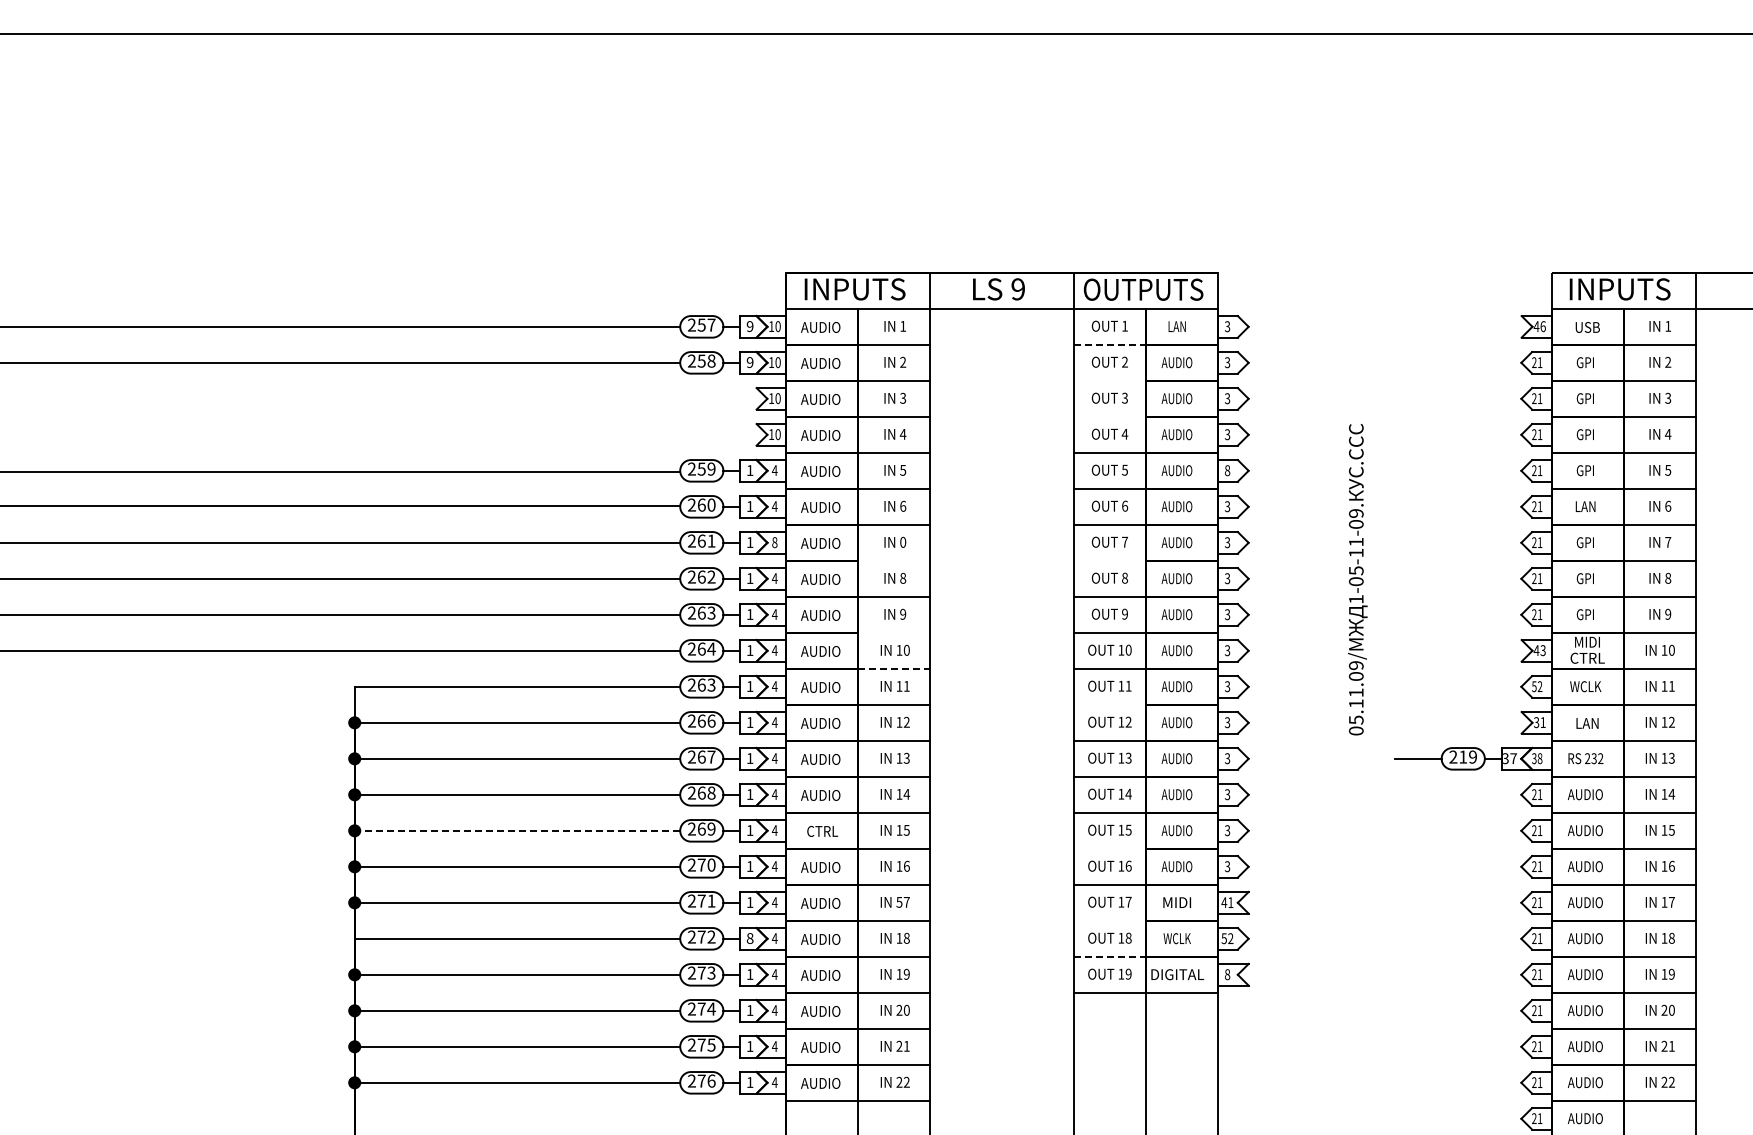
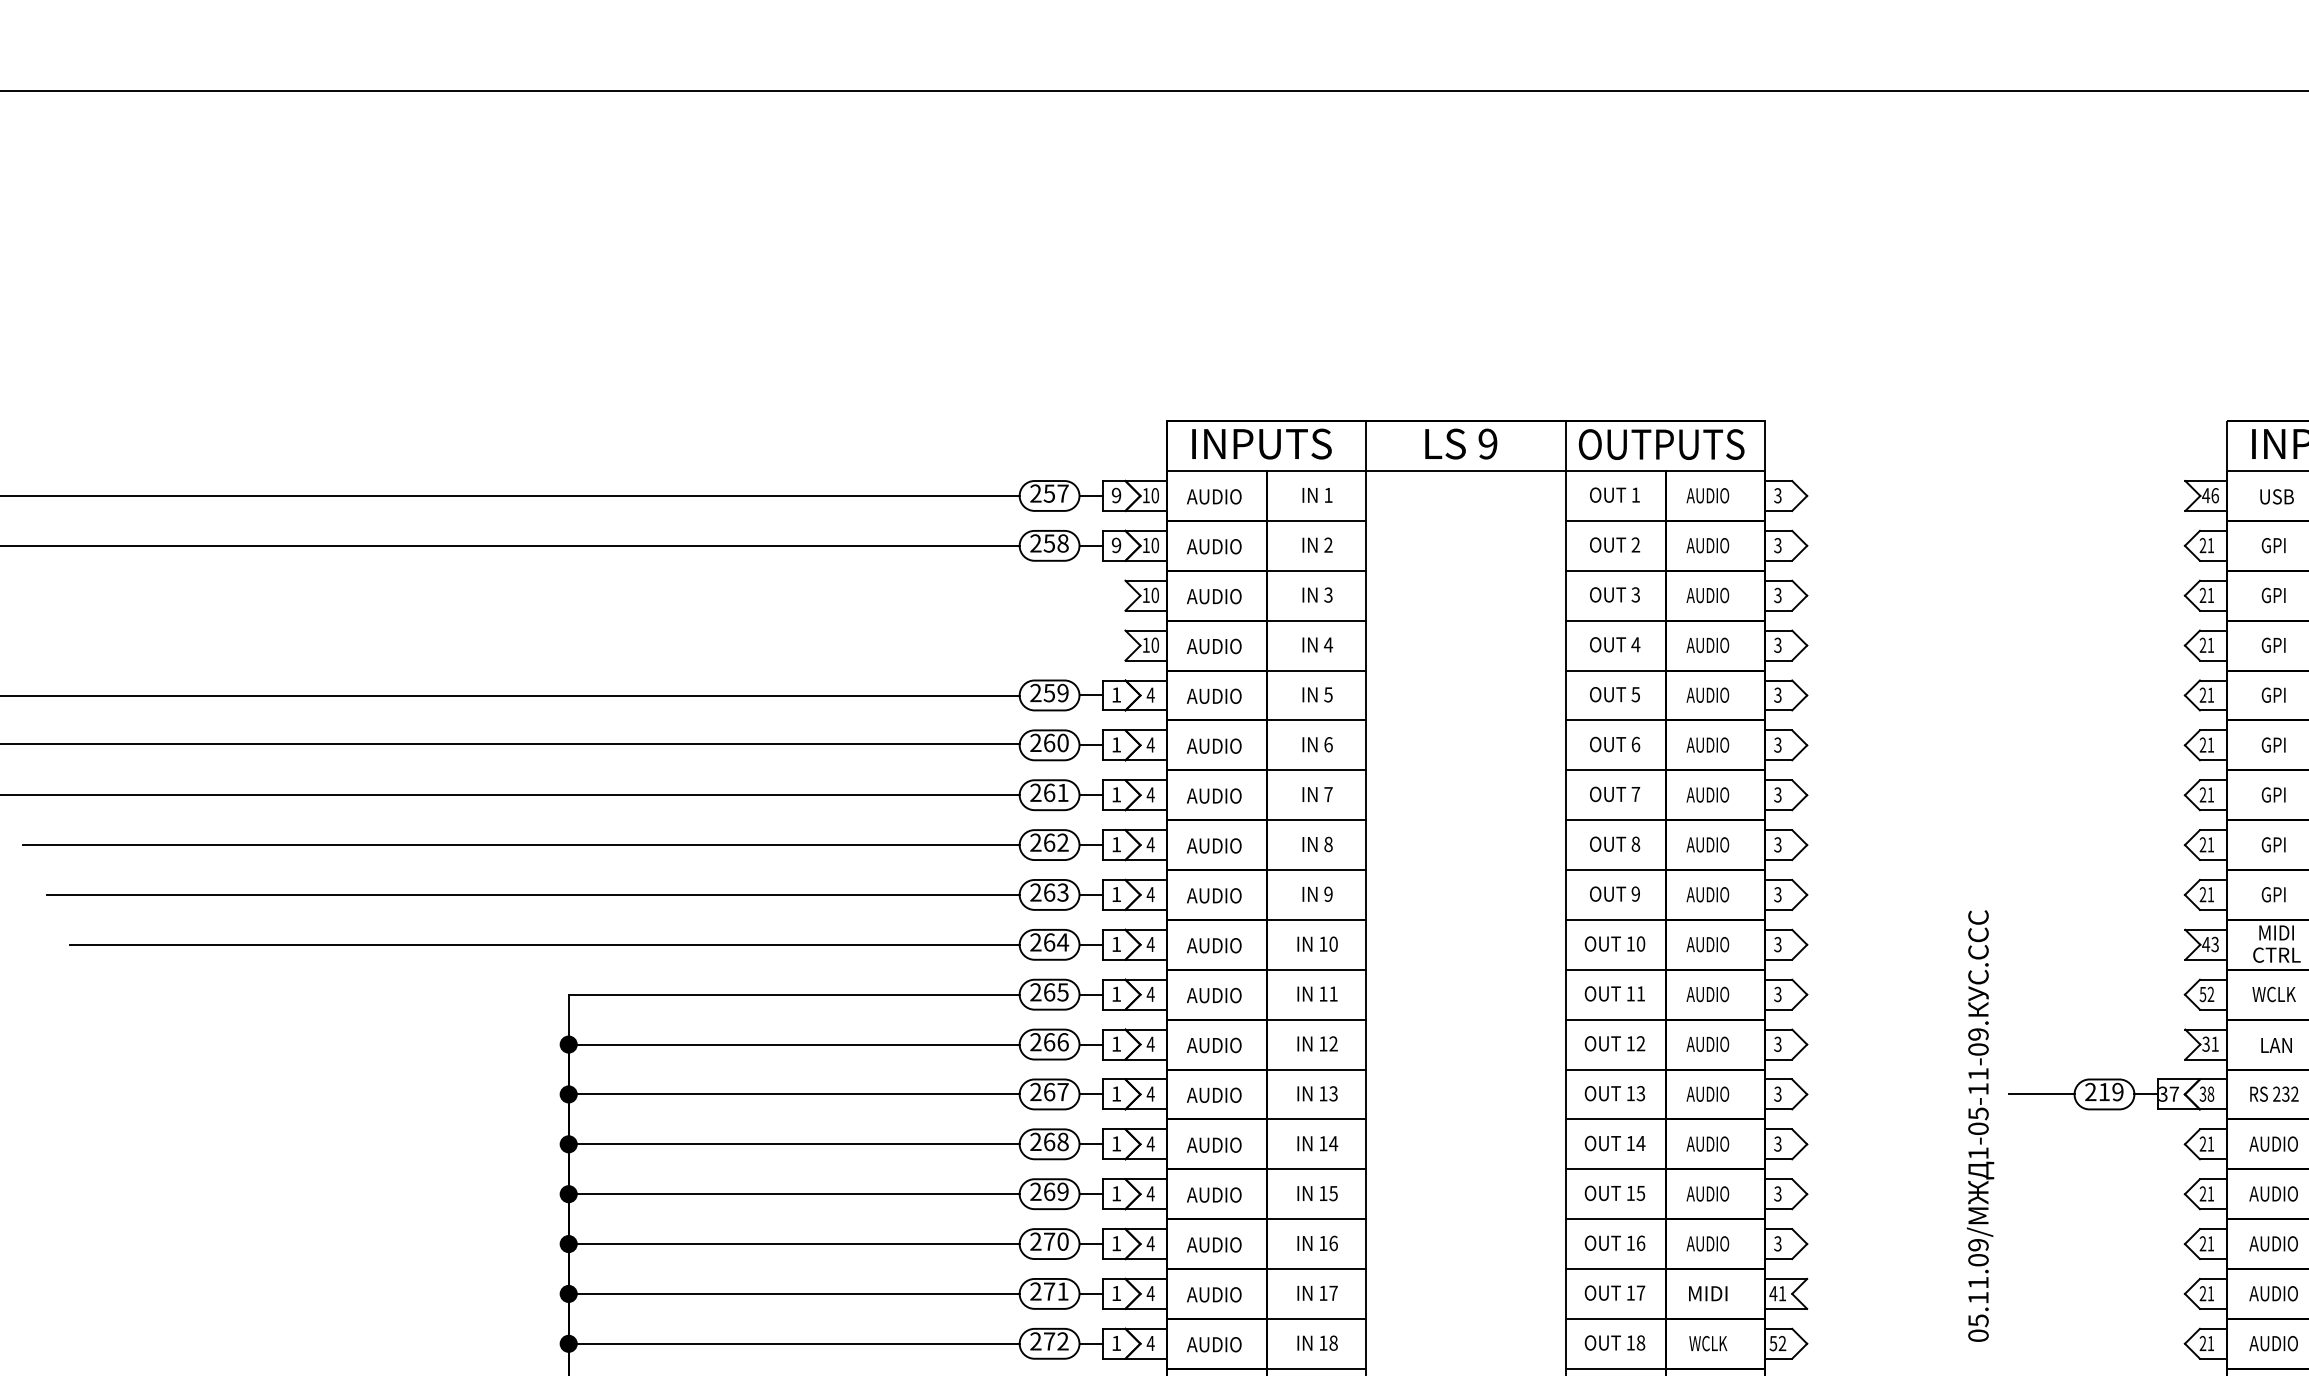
text: (1176, 326) -> (1707, 495), LAN -> AUDIO
line: (1110, 344) -> (1615, 520), dashed -> solid
line: (1110, 380) -> (1615, 570), added
line: (1110, 416) -> (1615, 620), added
text: (1227, 470) -> (1777, 694), 8 -> 3
text: (1585, 506) -> (2273, 744), LAN -> GPI
text: (903, 541) -> (1328, 793), 0 -> 7
text: (774, 542) -> (1150, 794), 8 -> 4
line: (894, 560) -> (1316, 819), added
line: (1110, 560) -> (1615, 819), added
text: (1357, 579) -> (1980, 1125), moved
line: (894, 632) -> (1316, 919), added
line: (894, 668) -> (1316, 969), dashed -> solid
text: (711, 684) -> (1062, 991), 263 -> 265
line: (1110, 704) -> (1615, 1019), added
line: (517, 830) -> (794, 1193), dashed -> solid
text: (820, 830) -> (1214, 1193), CTRL -> AUDIO
line: (1110, 848) -> (1615, 1218), added
text: (899, 902) -> (1323, 1293), 57 -> 17
line: (1110, 920) -> (1615, 1318), added
fill: (354, 938) -> (568, 1343), added
text: (749, 938) -> (1115, 1343), 8 -> 1
line: (1110, 956) -> (1615, 1368), dashed -> solid

